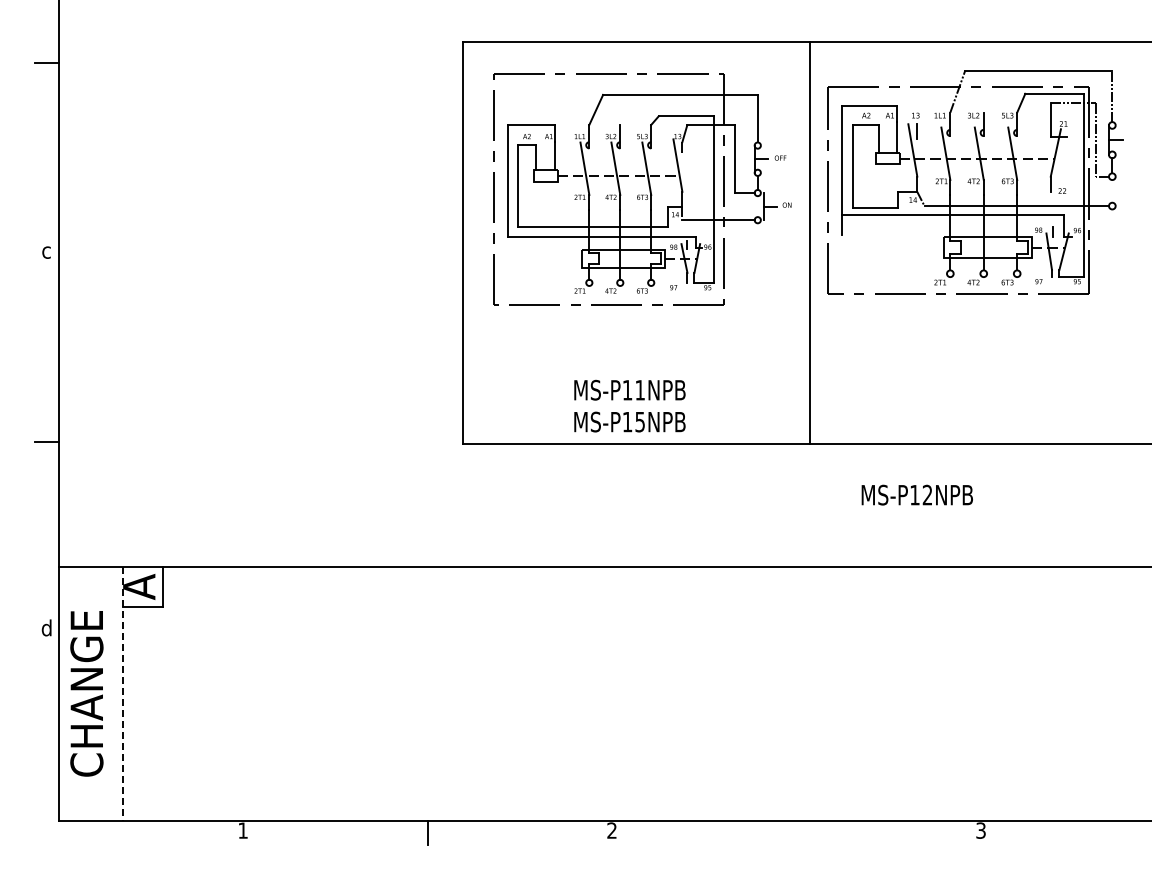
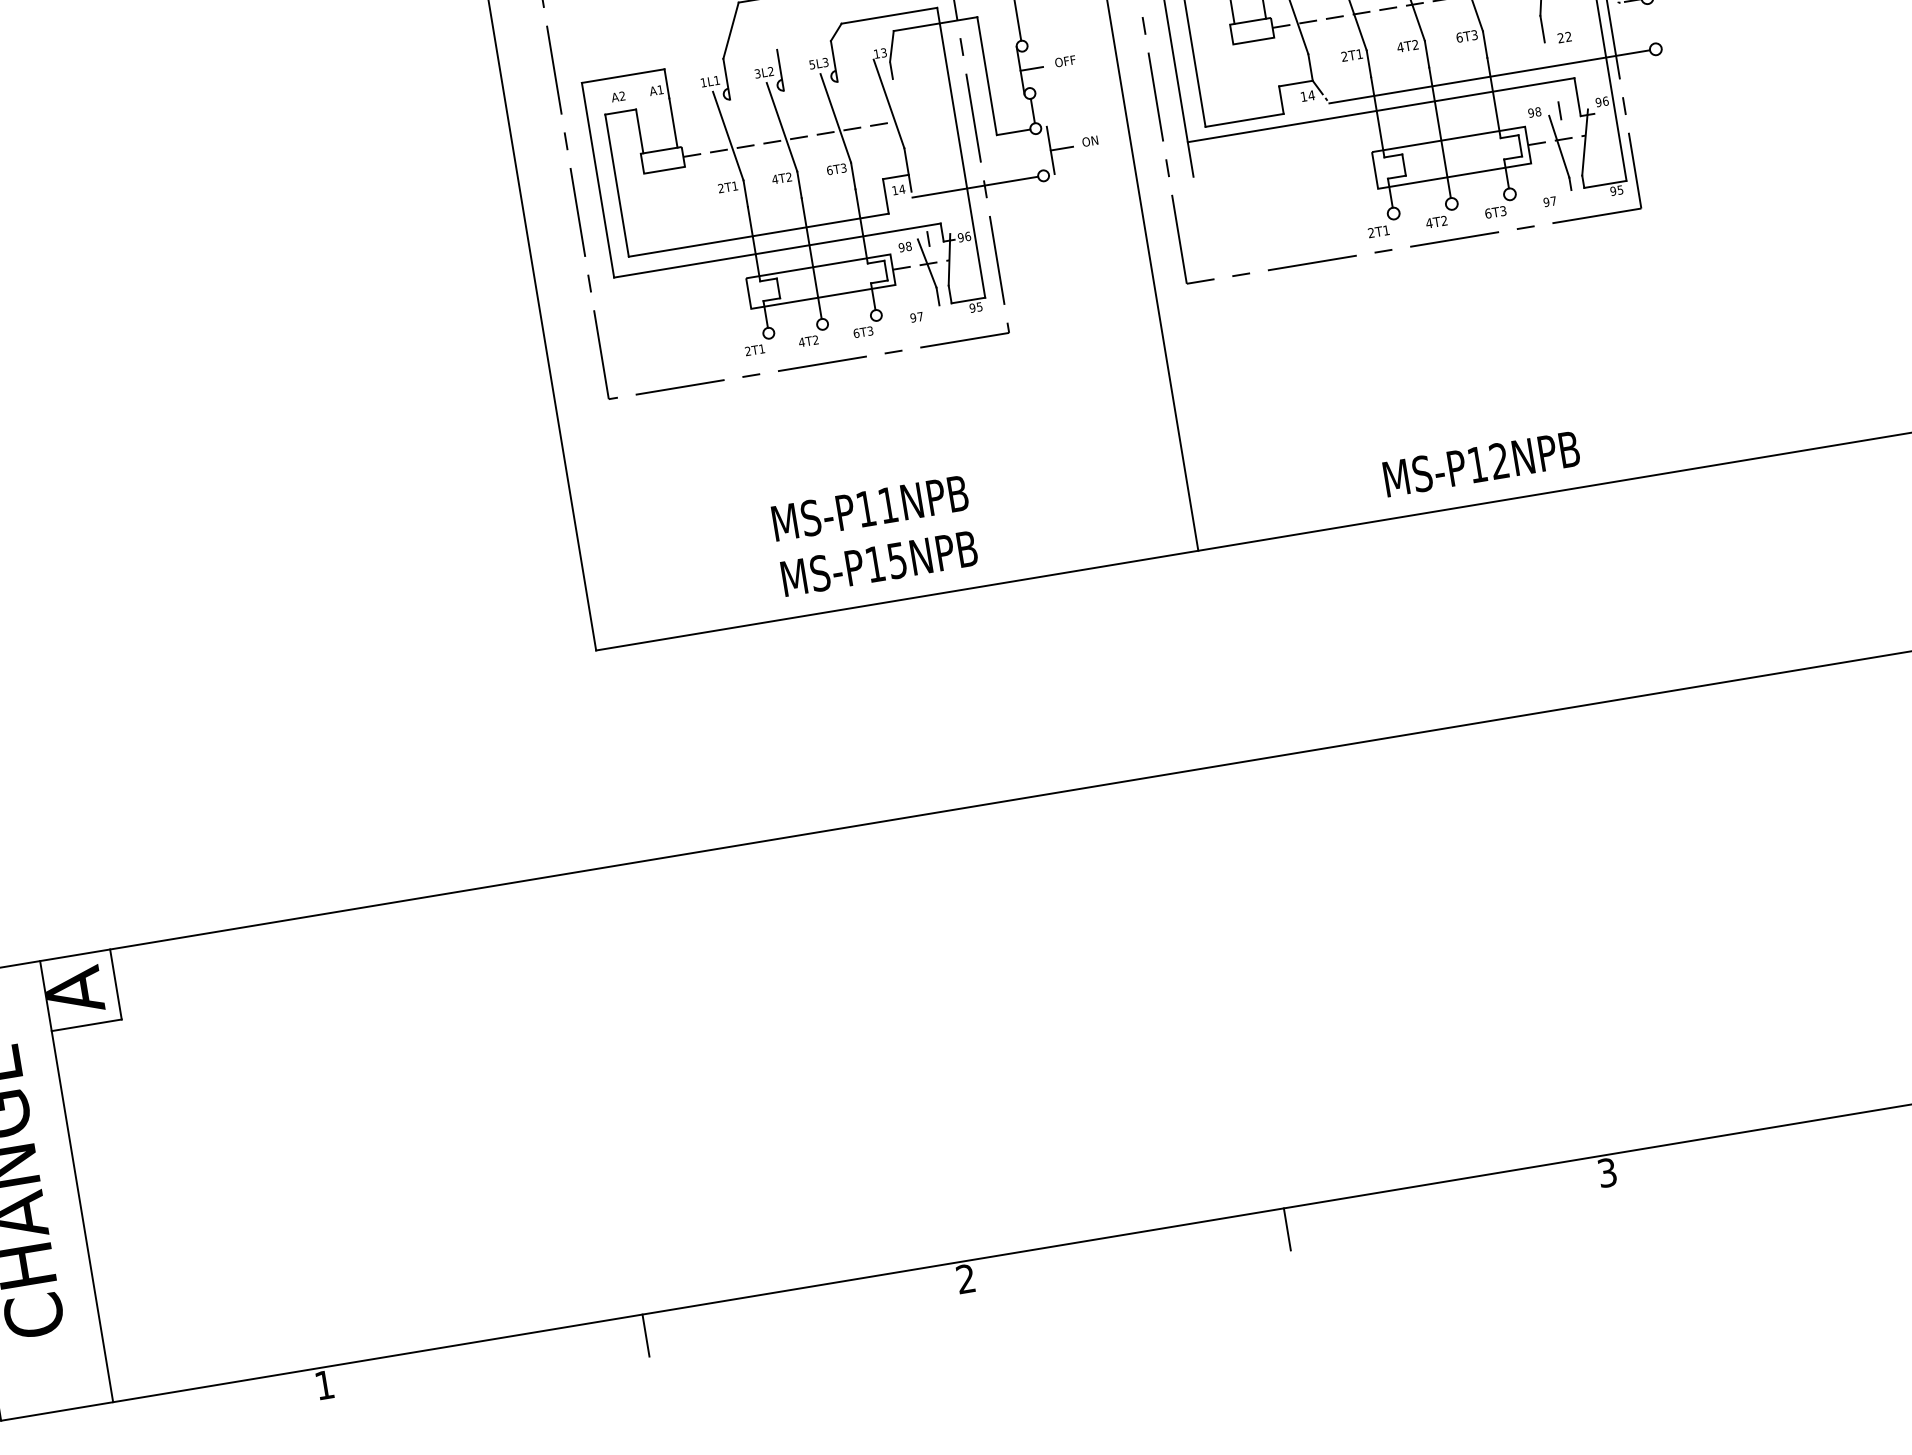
text: (916, 494) -> (1479, 463), moved
line: (123, 693) -> (77, 1181), dashed -> solid
line: (796, 832) -> (1287, 1229), added

